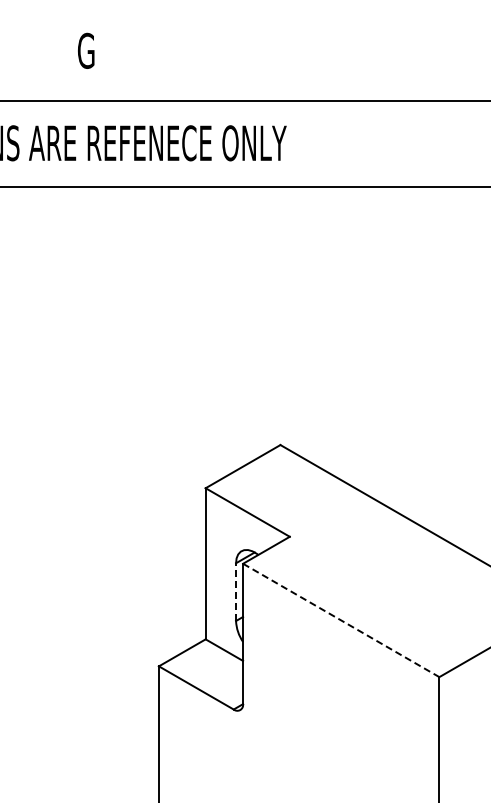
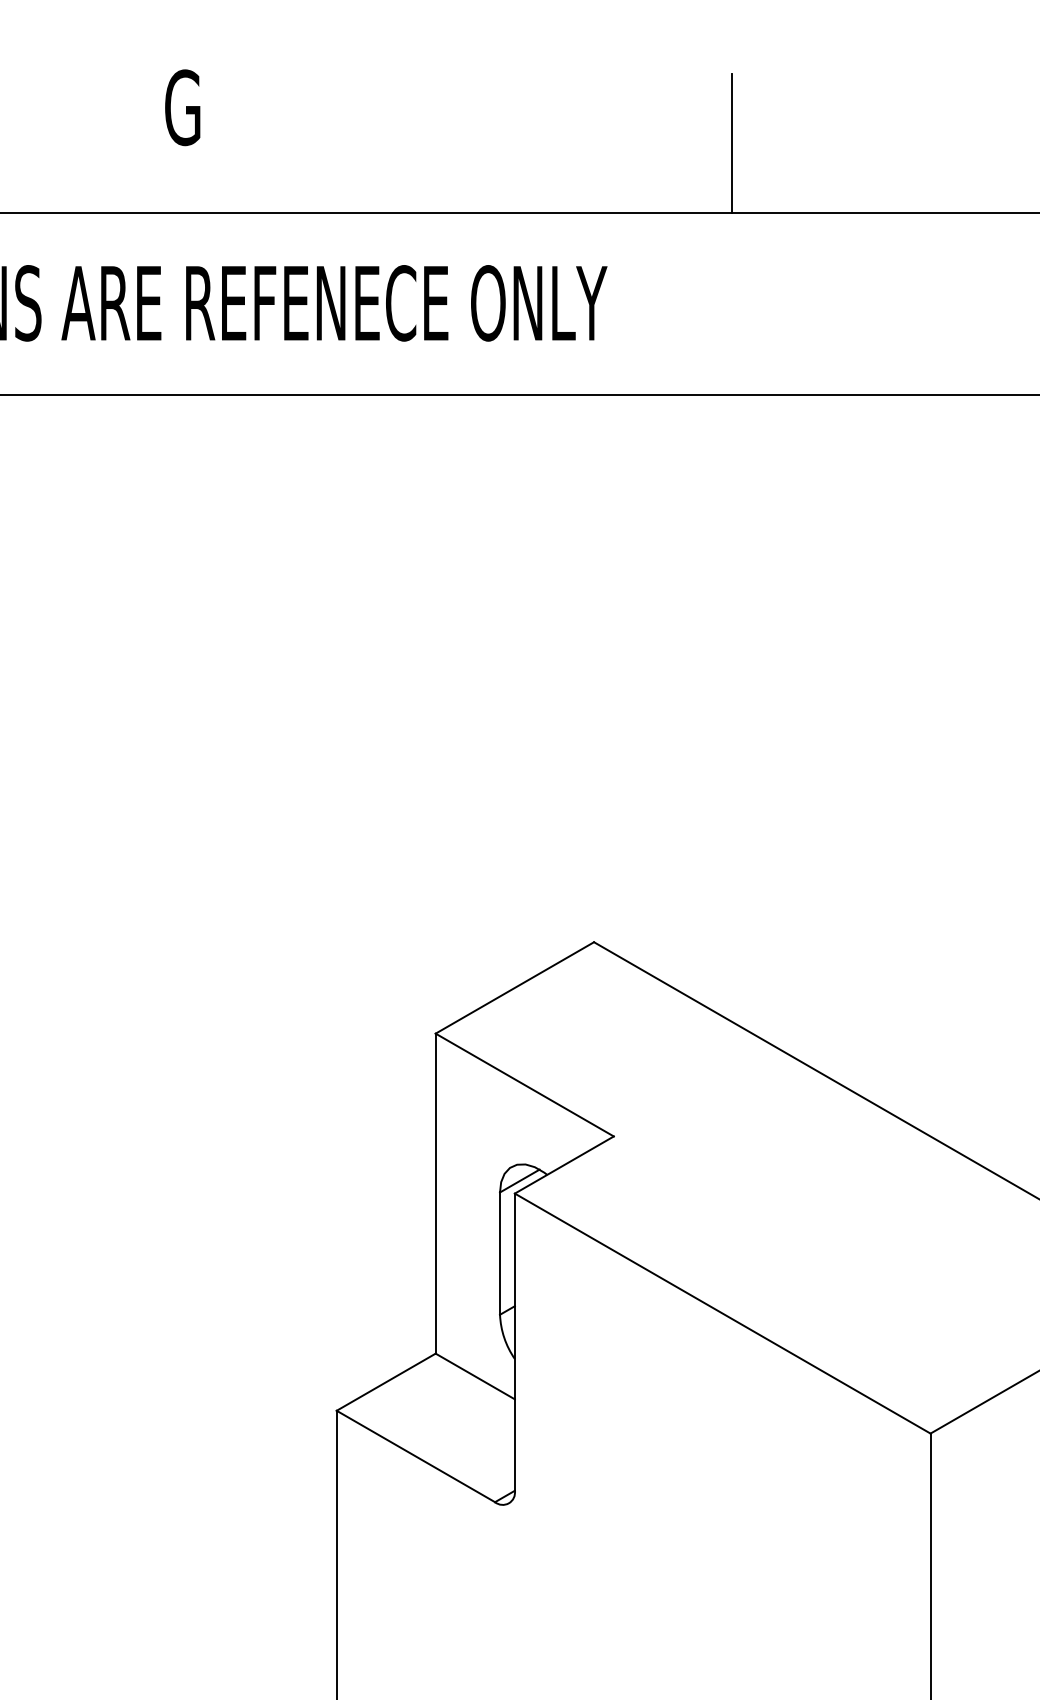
line: (345, 67) -> (731, 142), added
line: (236, 592) -> (500, 1254), dashed -> solid
line: (341, 620) -> (723, 1313), dashed -> solid

